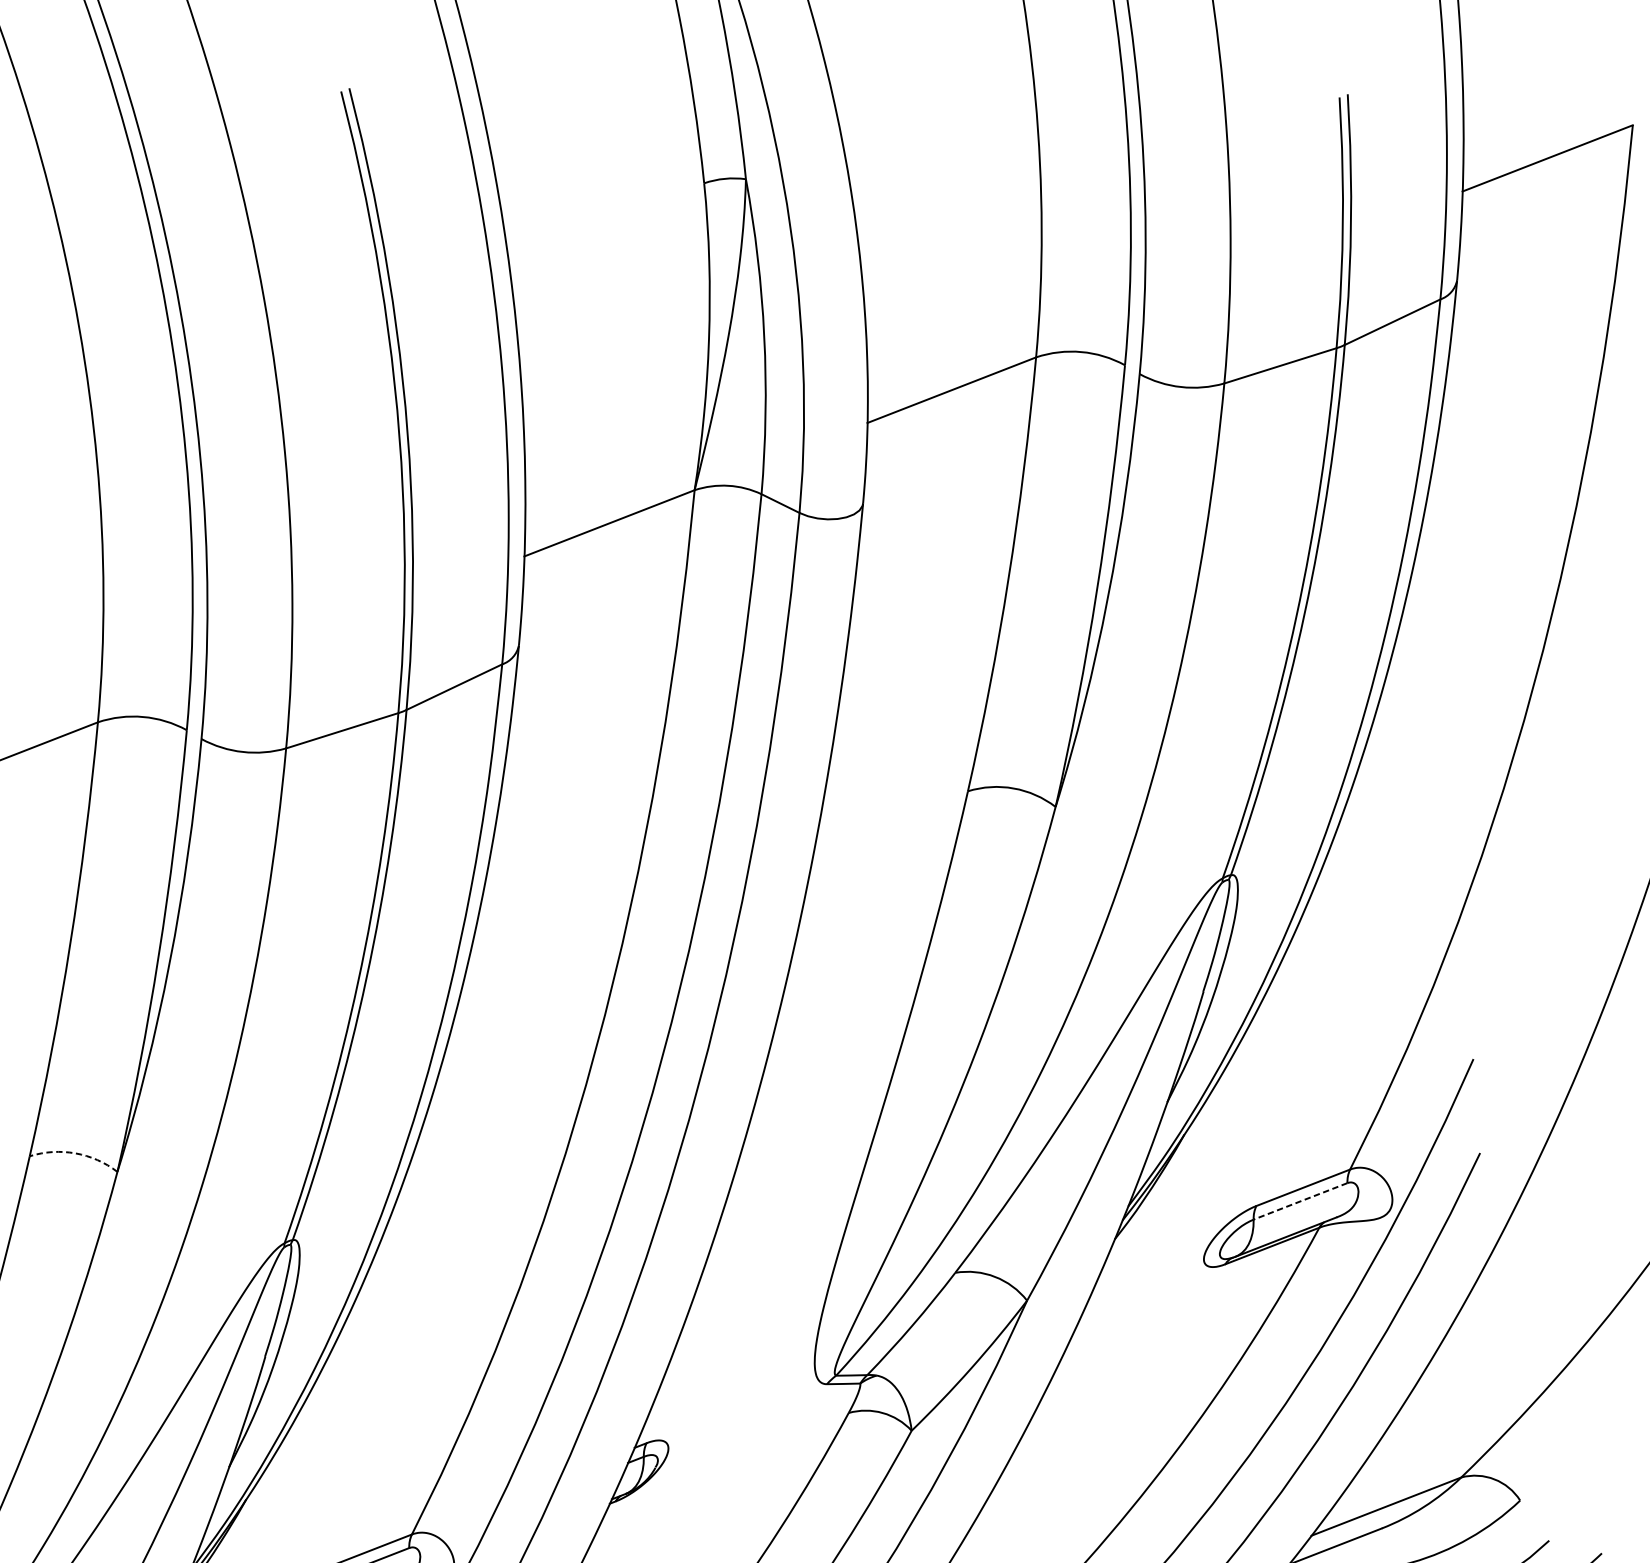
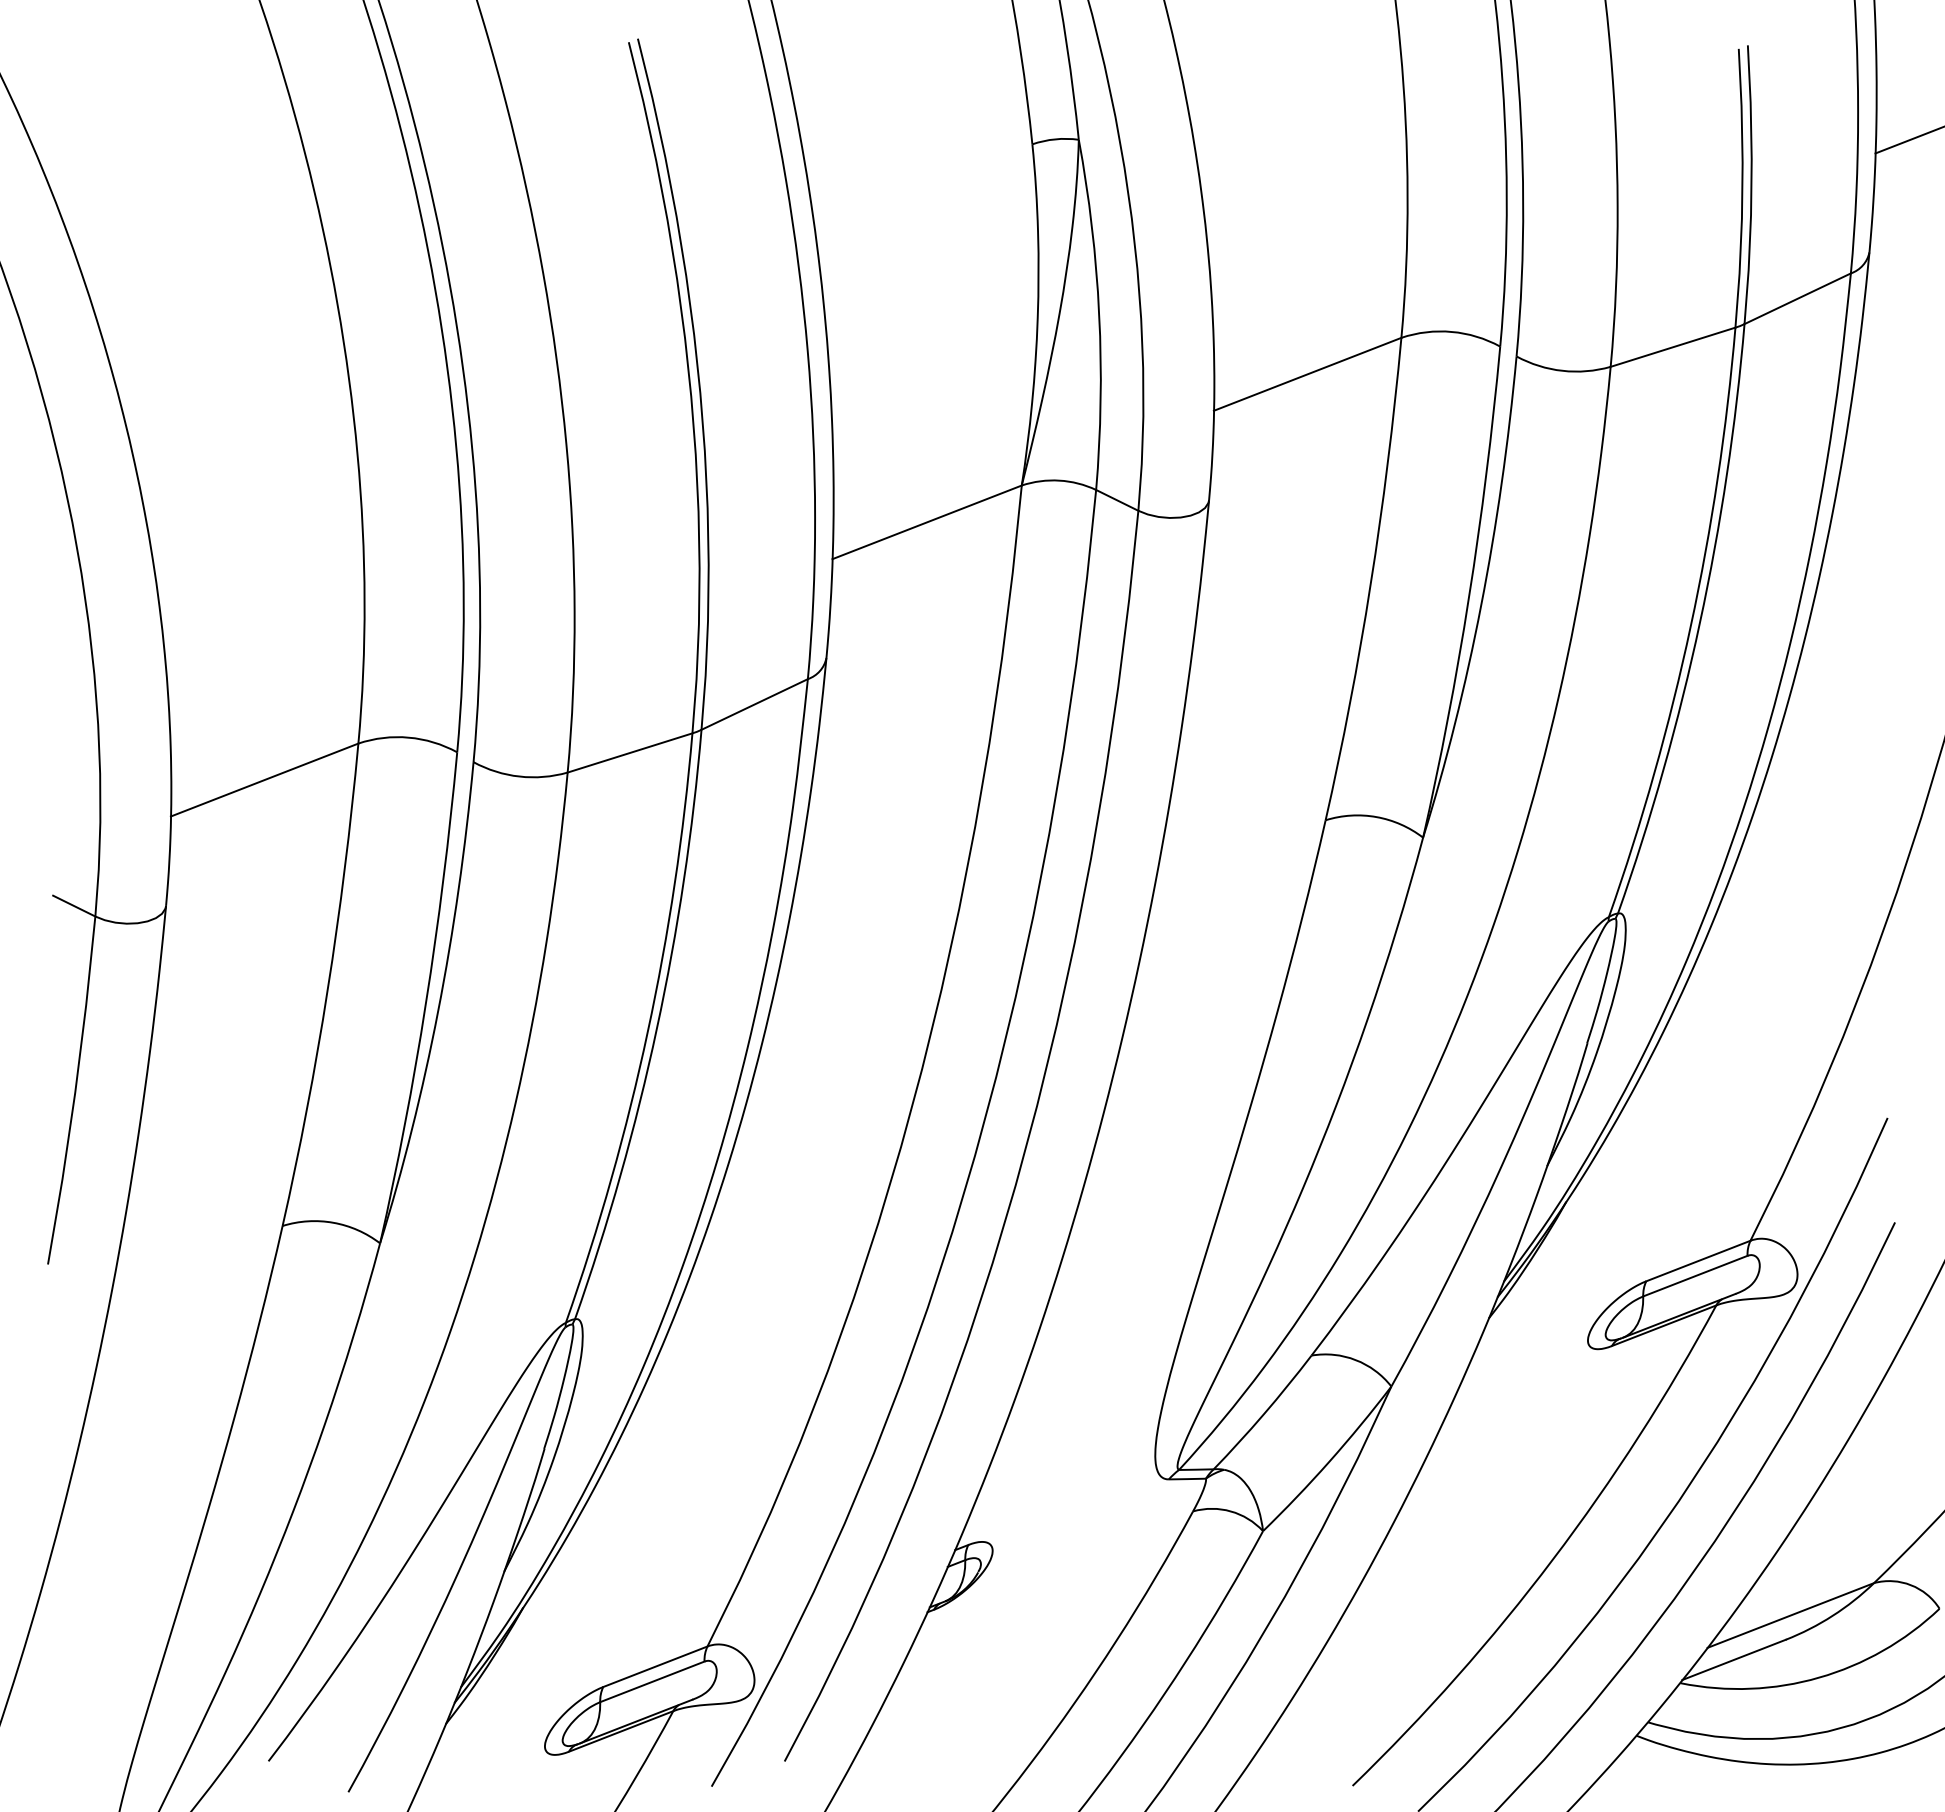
arc: (75, 1153) -> (333, 1222), dashed -> solid
line: (1300, 1201) -> (1695, 1276), dashed -> solid

